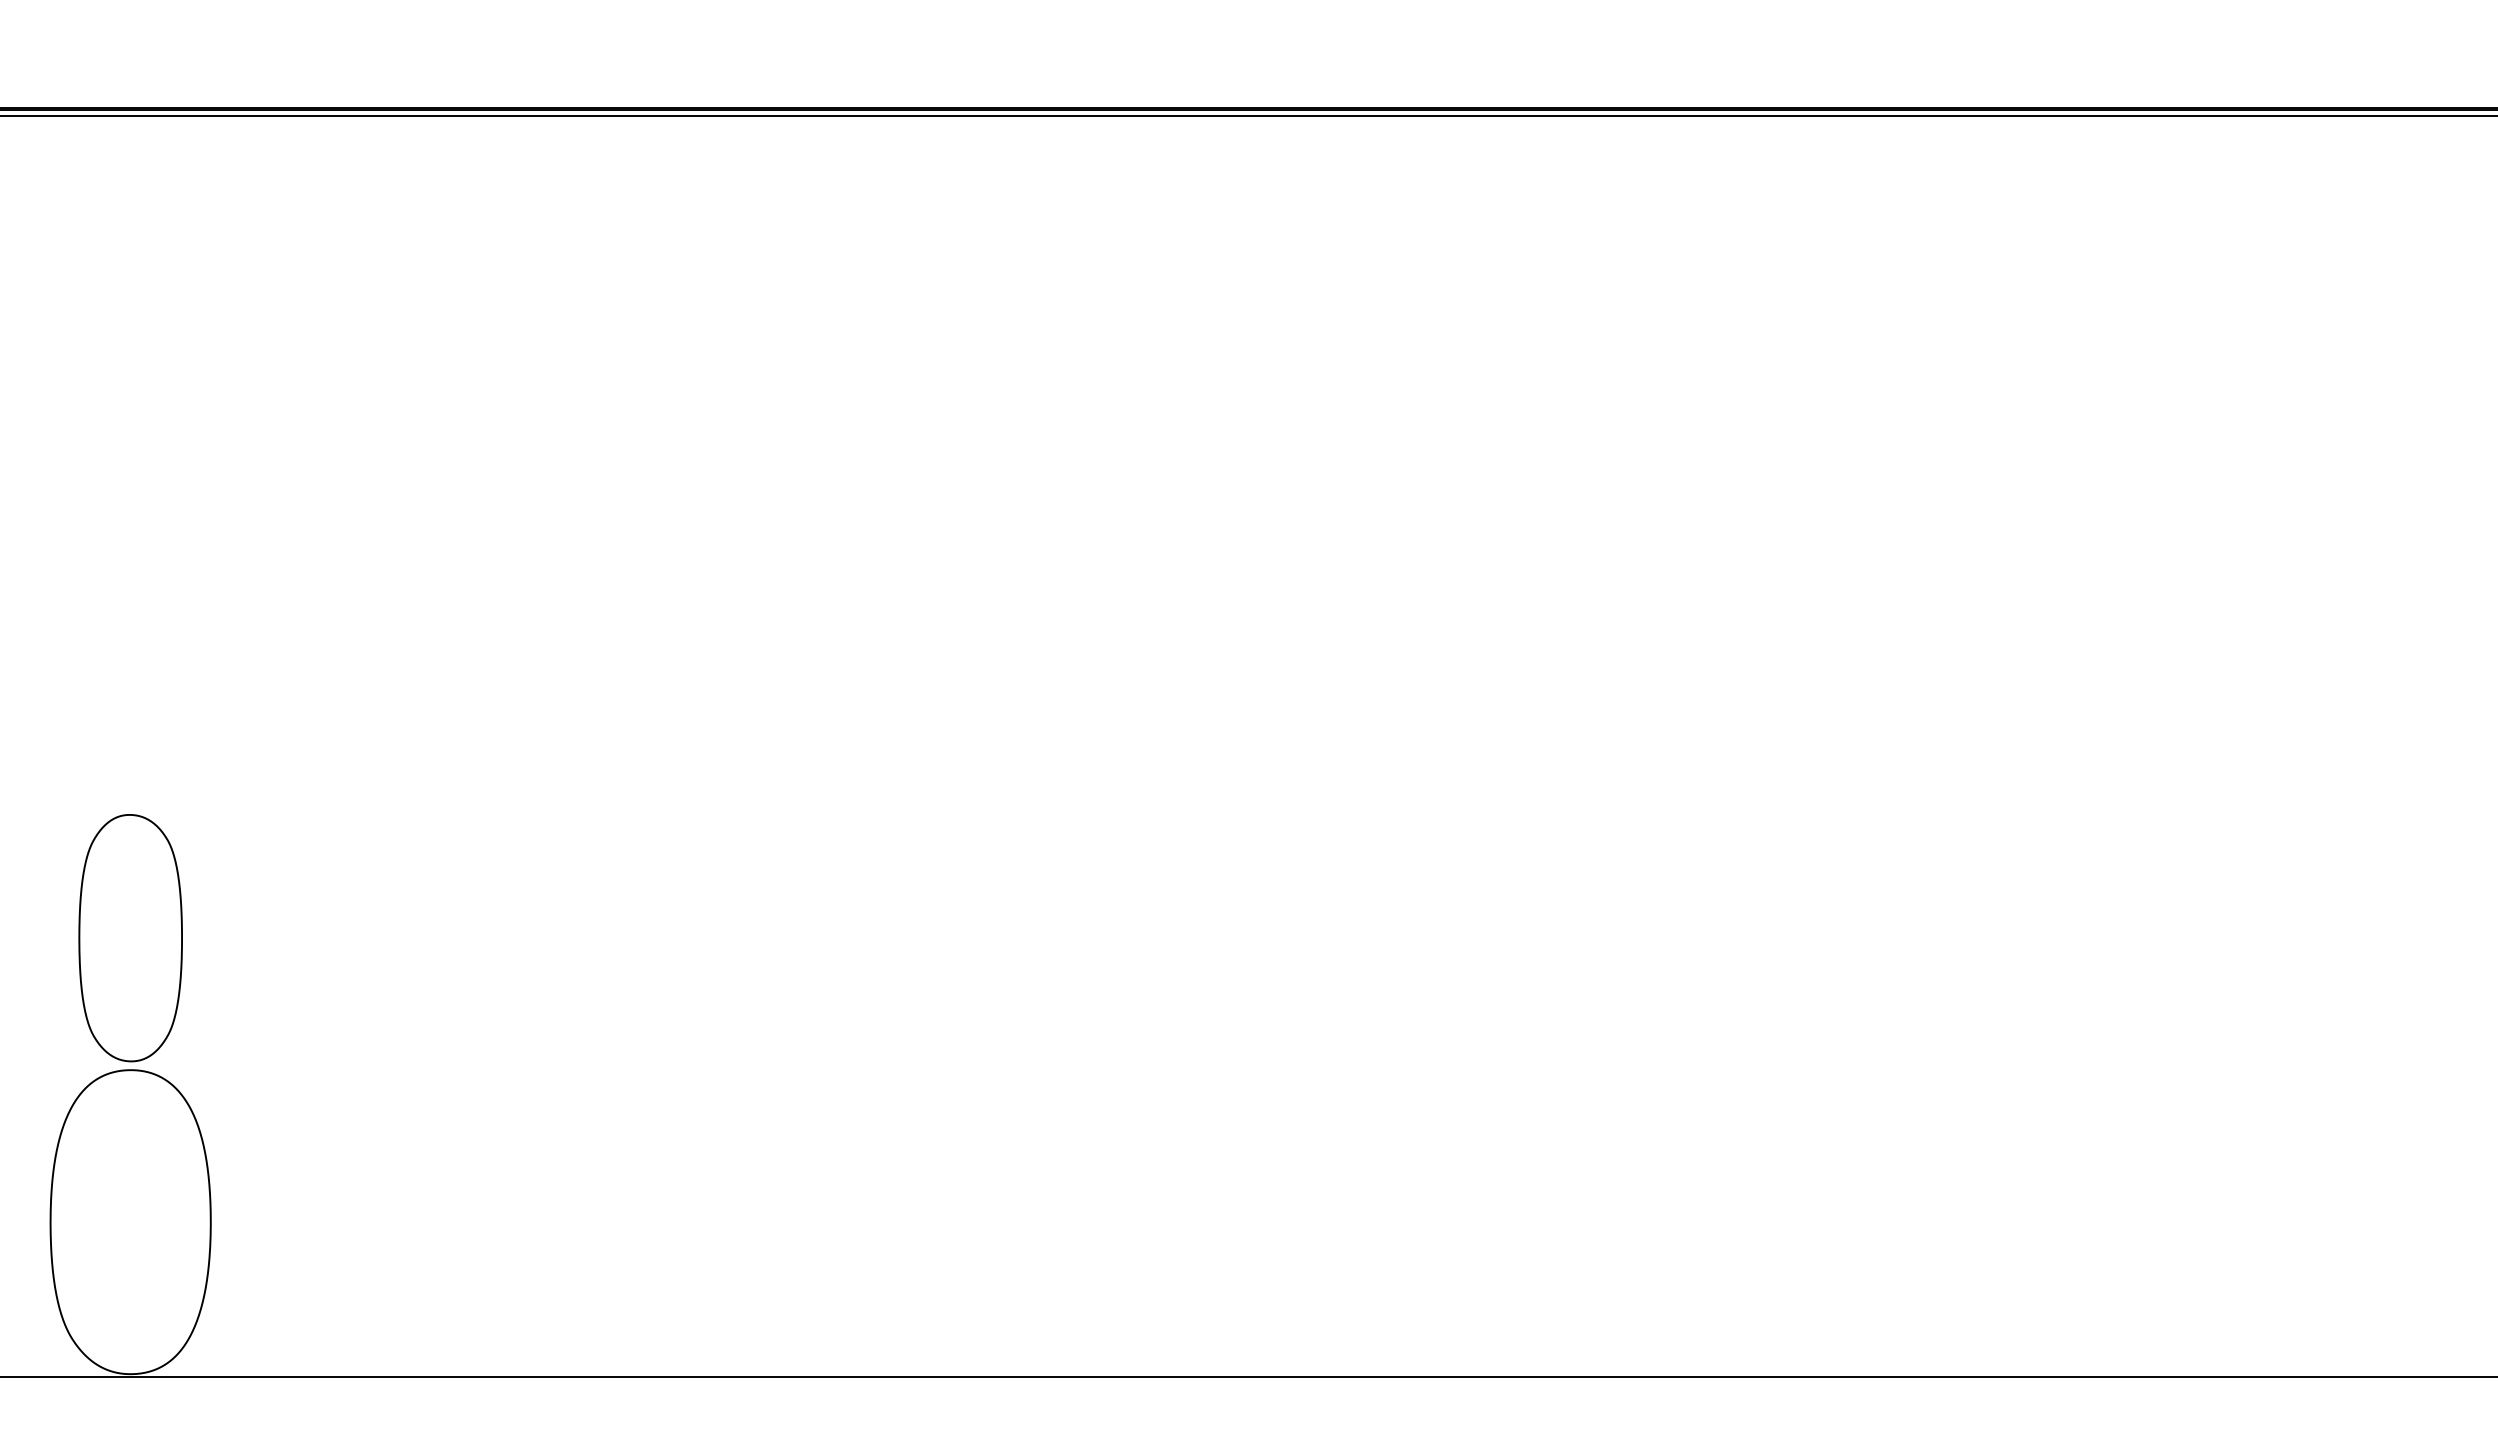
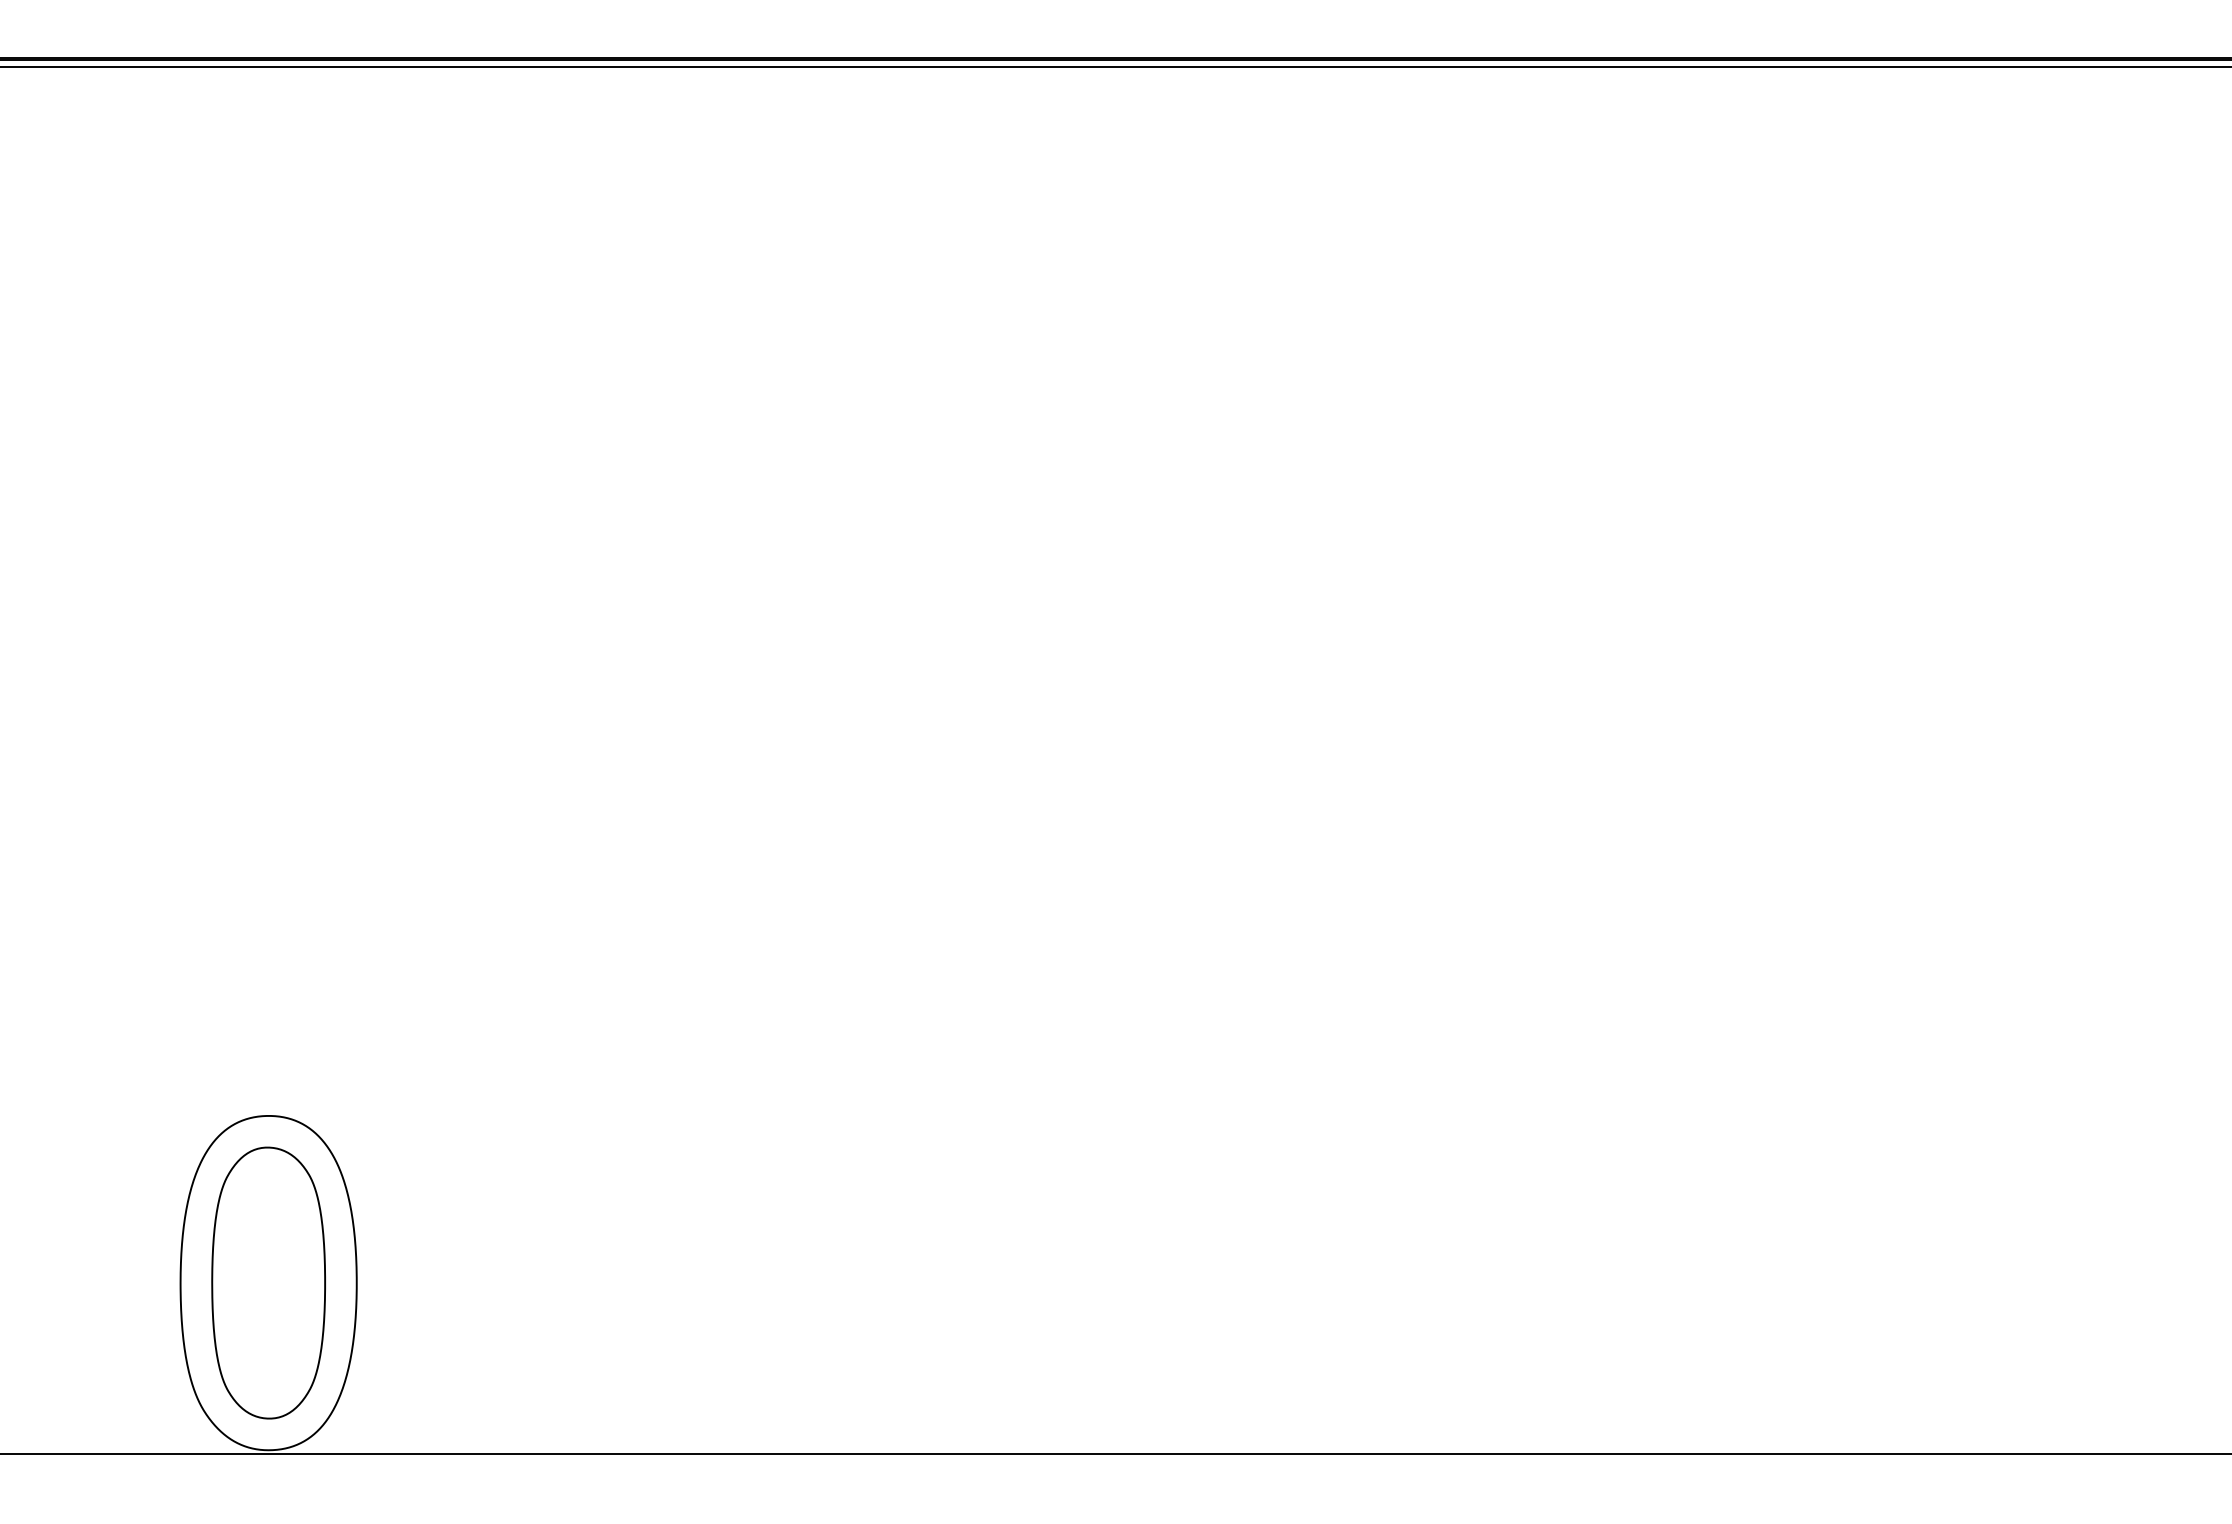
part: (130, 938) -> (268, 1283), moved

